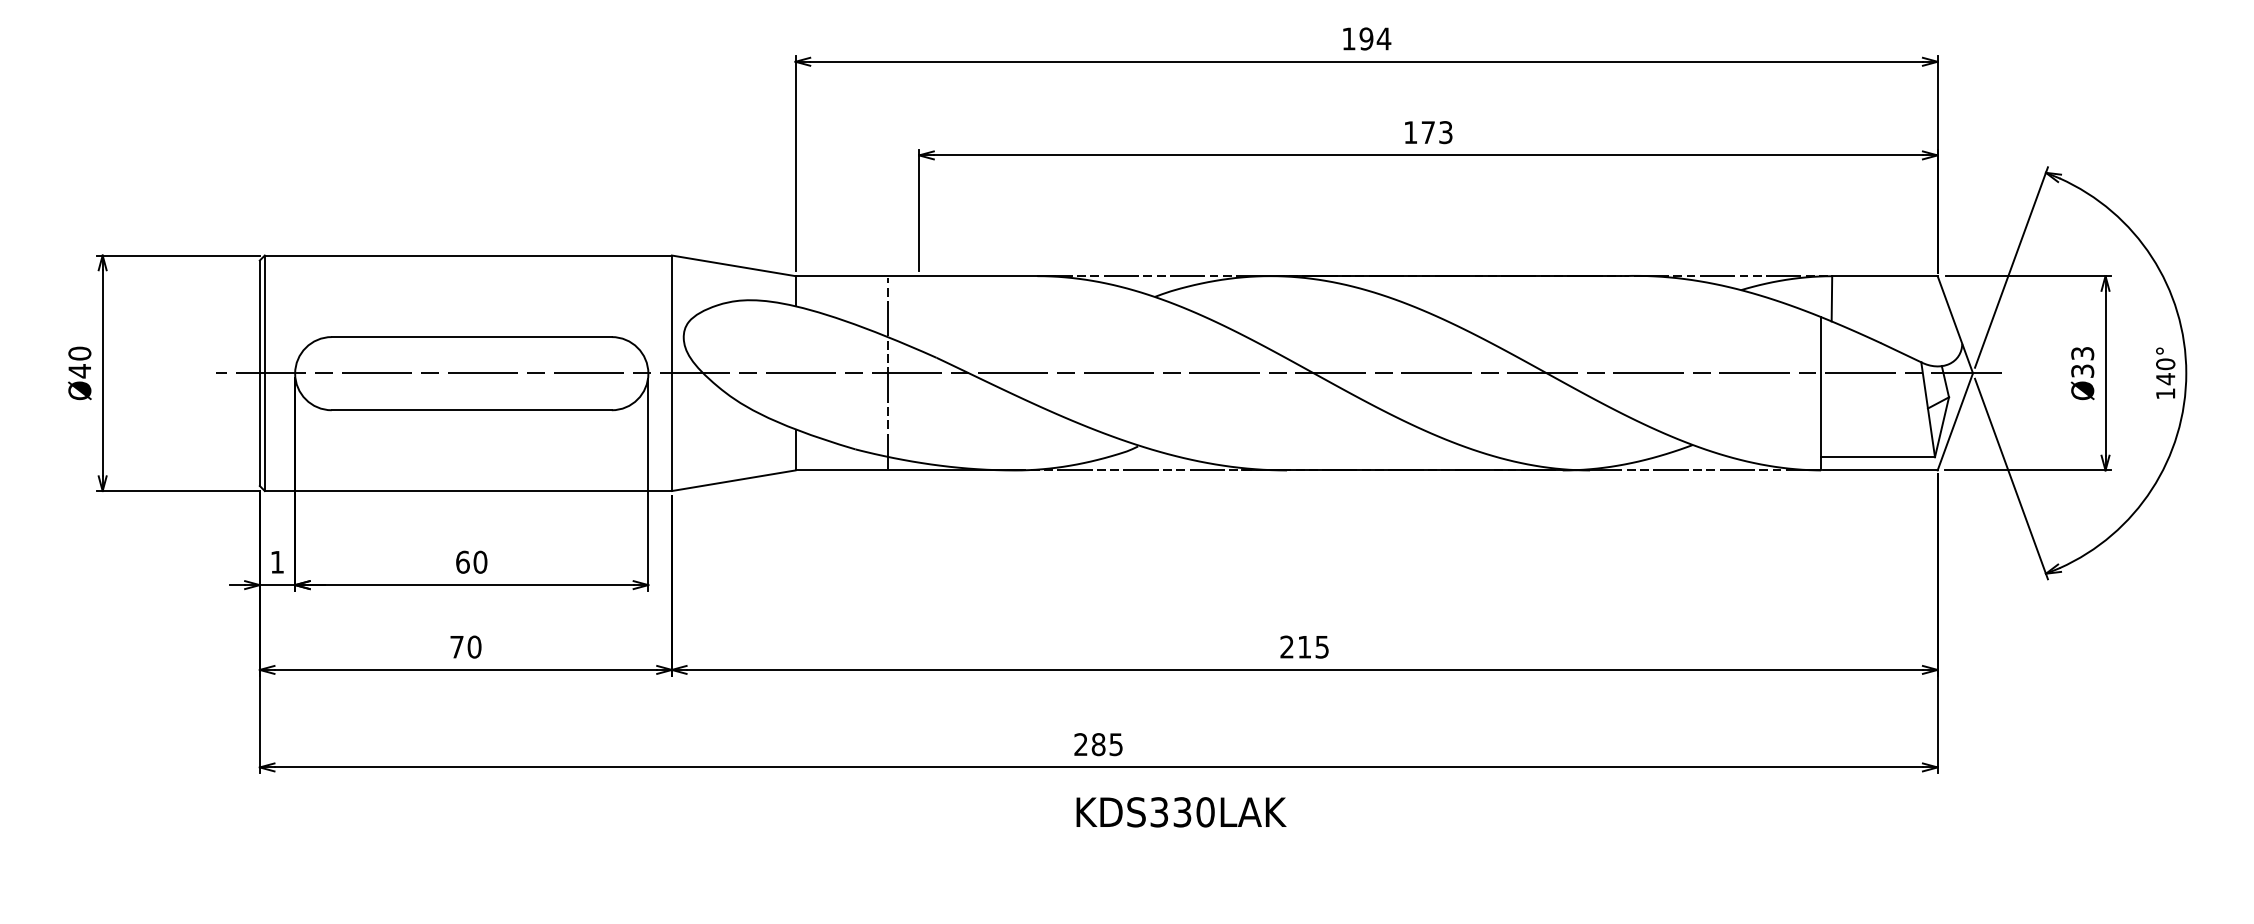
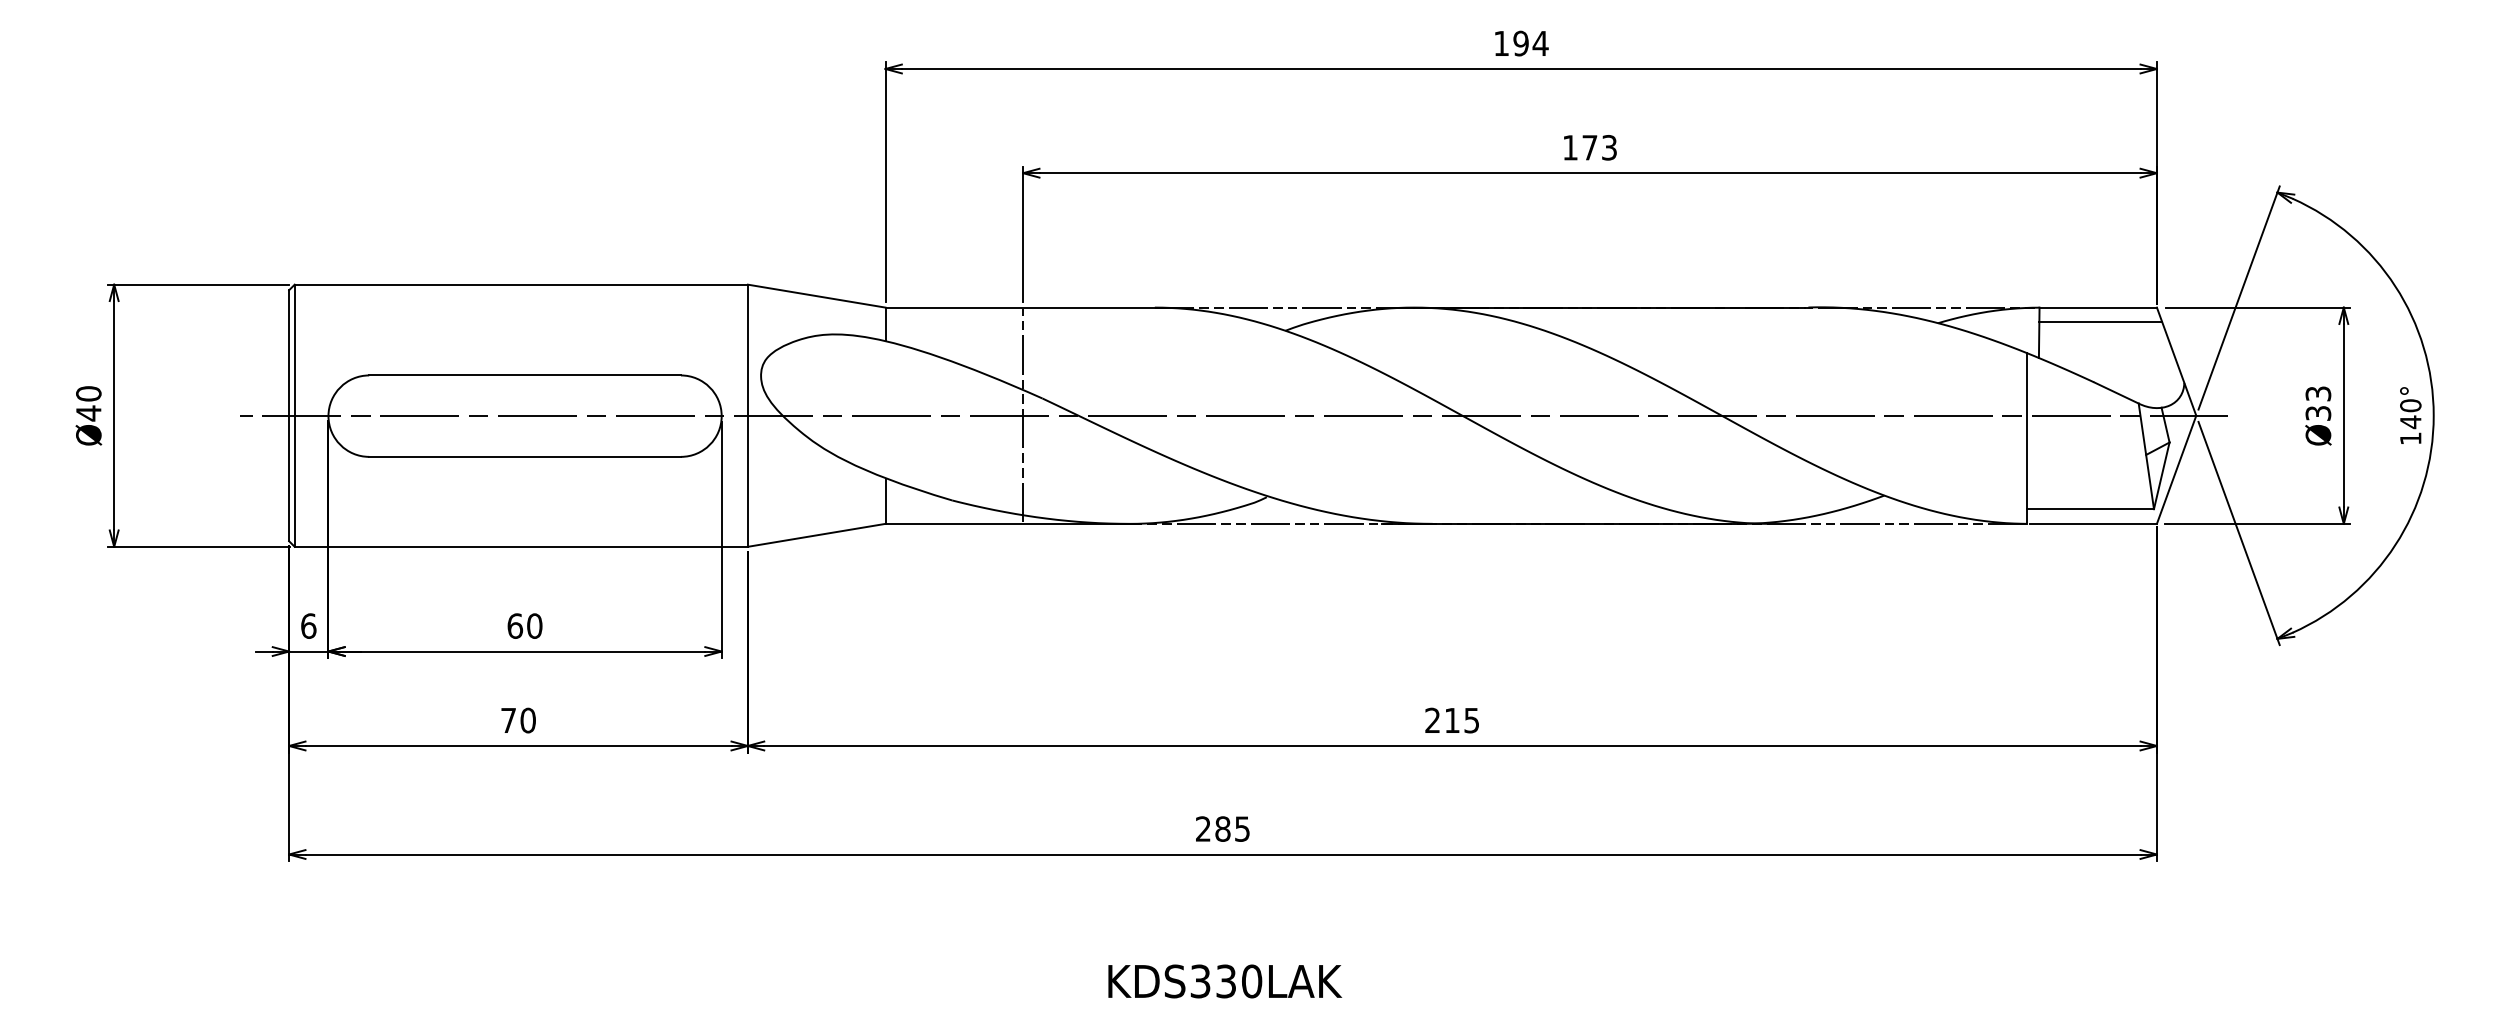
line: (1886, 289) -> (2100, 322), added
line: (888, 373) -> (1023, 415), moved
text: (277, 561) -> (308, 625), 1 -> 6
text: (1181, 812) -> (1225, 981), moved

